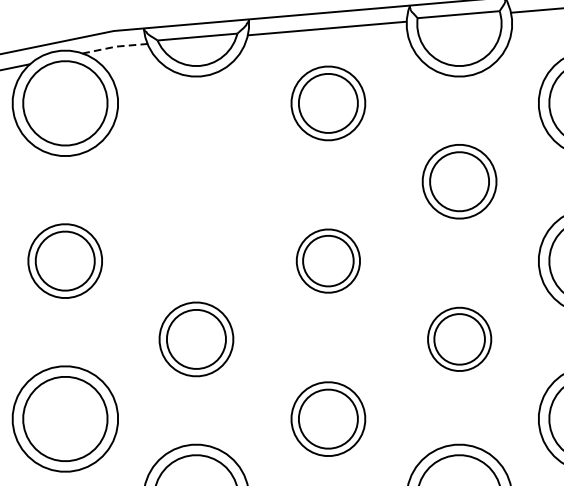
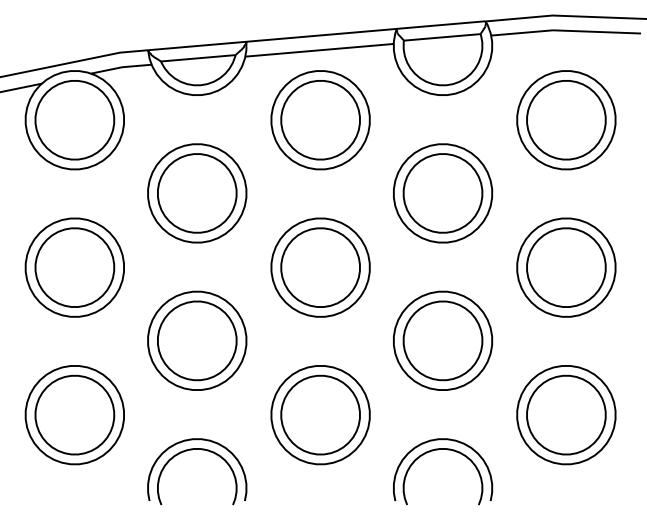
line: (115, 46) -> (121, 67), dashed -> solid
part: (328, 103) -> (320, 120), size x1.43
part: (196, 181) -> (197, 193), added
part: (459, 181) -> (443, 193), size x1.43
part: (64, 261) -> (74, 267), size x1.43
part: (328, 261) -> (320, 267), size x1.67
part: (196, 339) -> (197, 340), size x1.43
part: (459, 339) -> (443, 340), size x1.67
part: (328, 419) -> (320, 415), size x1.43

